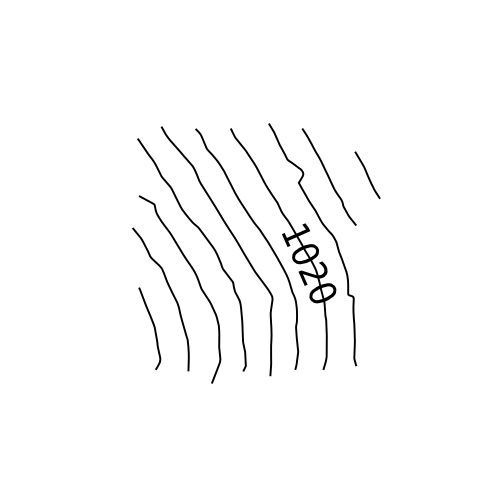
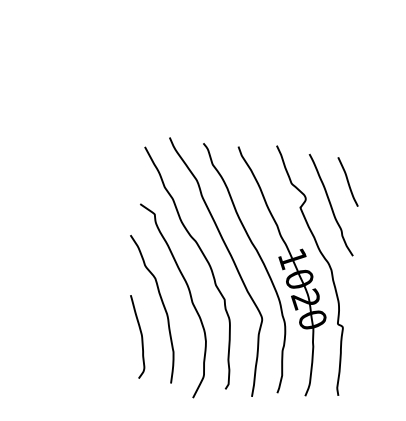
line: (367, 174) -> (348, 181), moved

